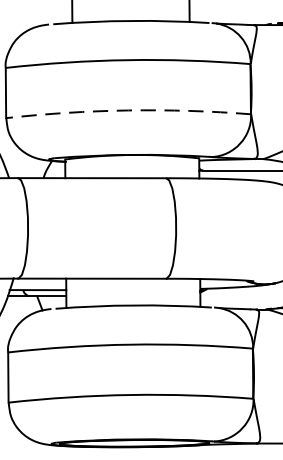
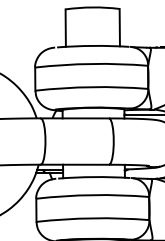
arc: (127, 111) -> (91, 87), dashed -> solid

